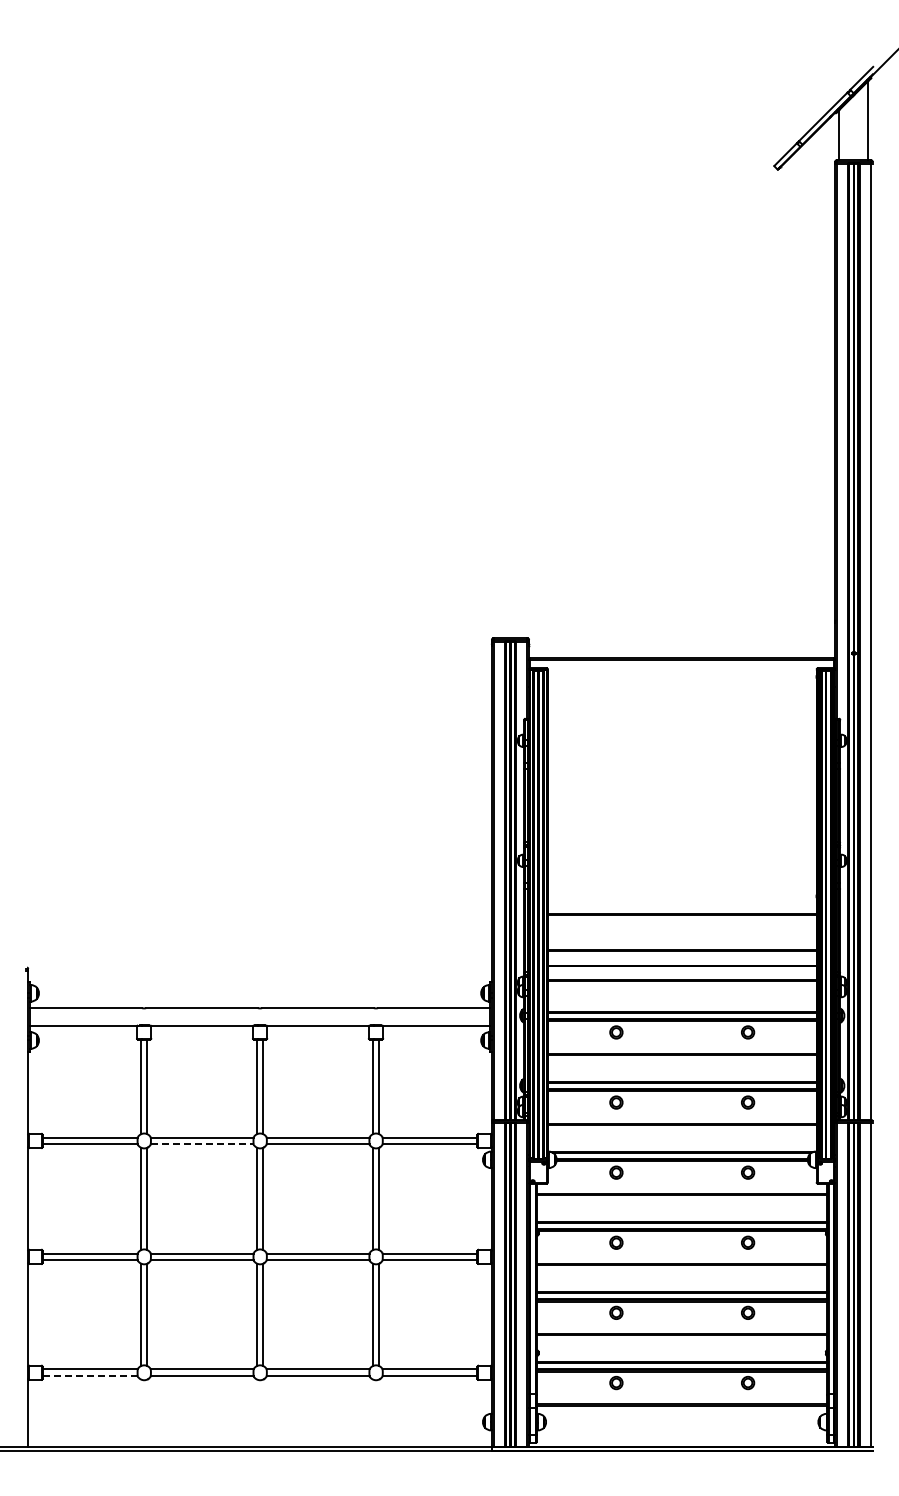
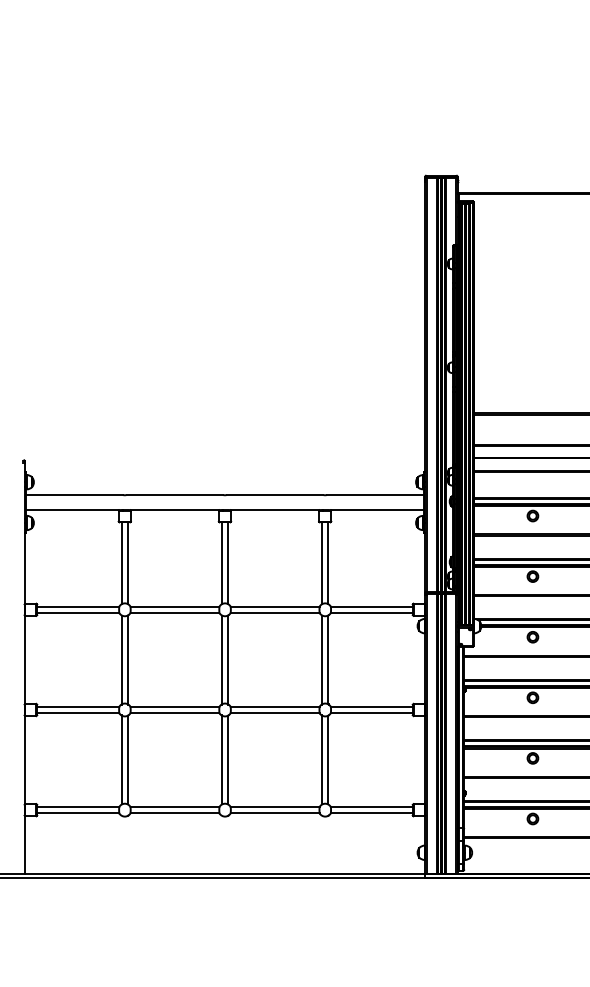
line: (202, 1144) -> (175, 612), dashed -> solid
line: (90, 1376) -> (78, 813), dashed -> solid

